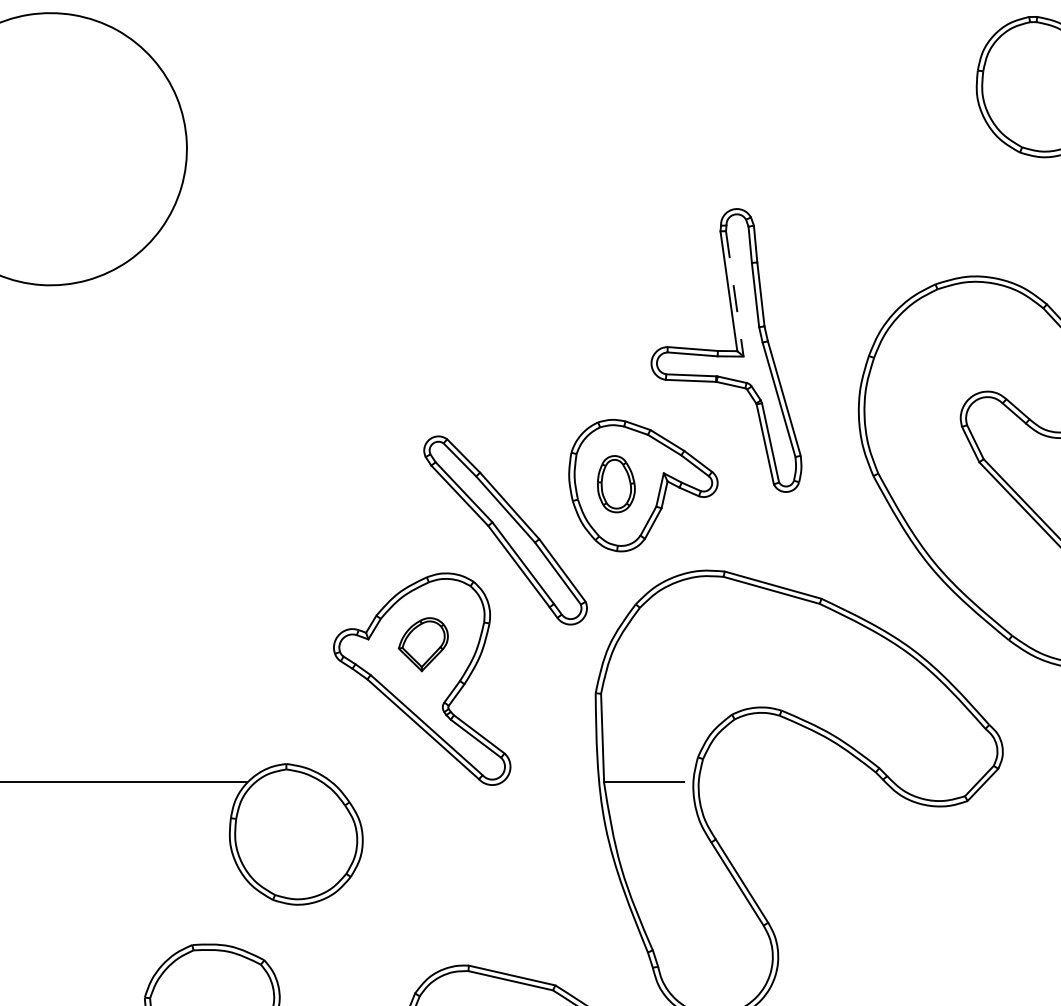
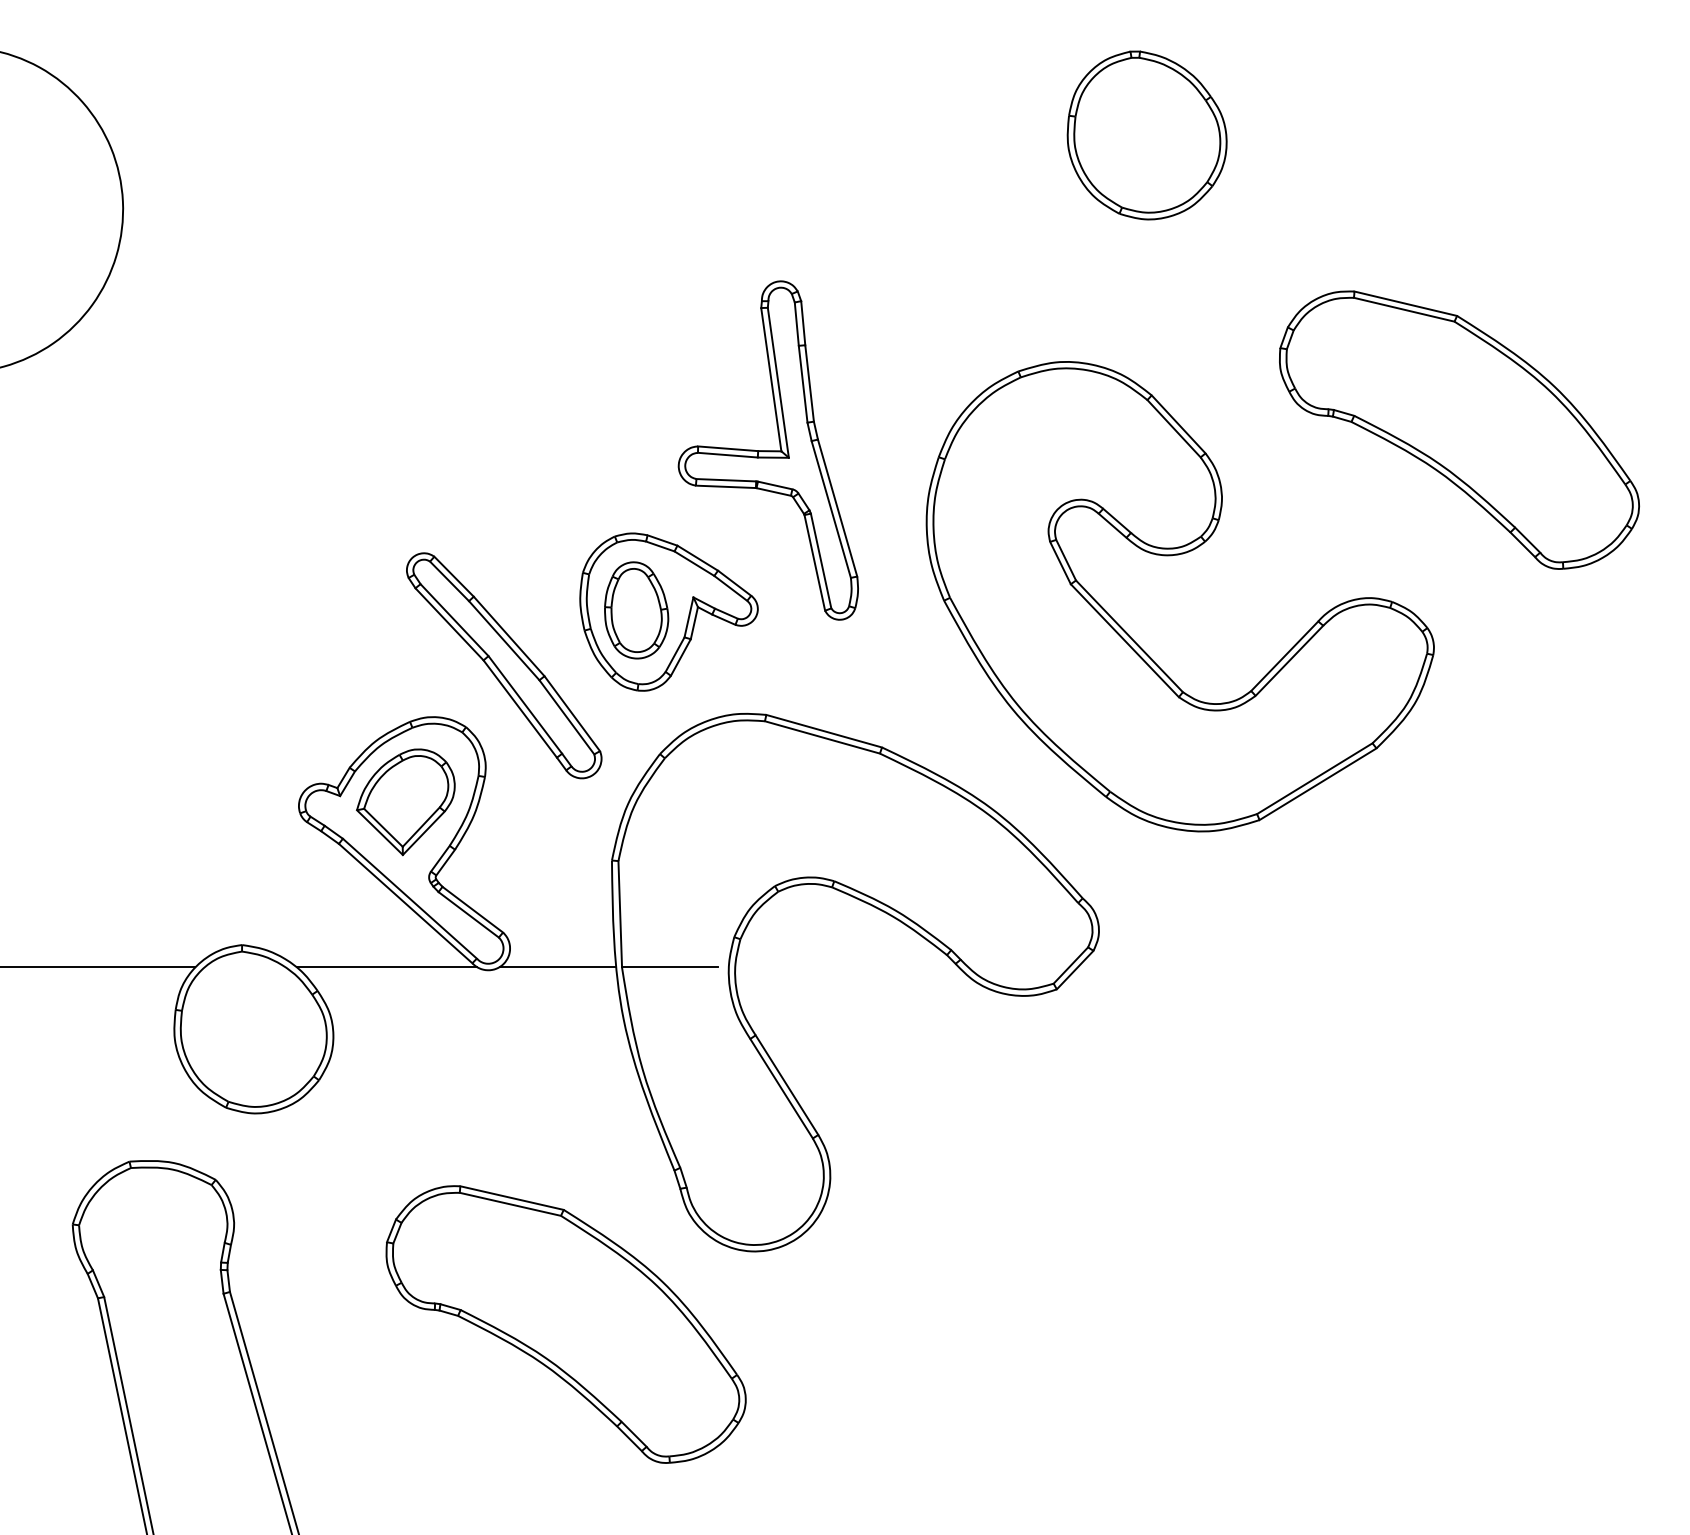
line: (734, 293) -> (778, 382), dashed -> solid
part: (616, 484) -> (636, 610), size x1.43
part: (423, 644) -> (405, 802), size x1.67
line: (407, 782) -> (386, 967), added
line: (550, 782) -> (557, 967), added

